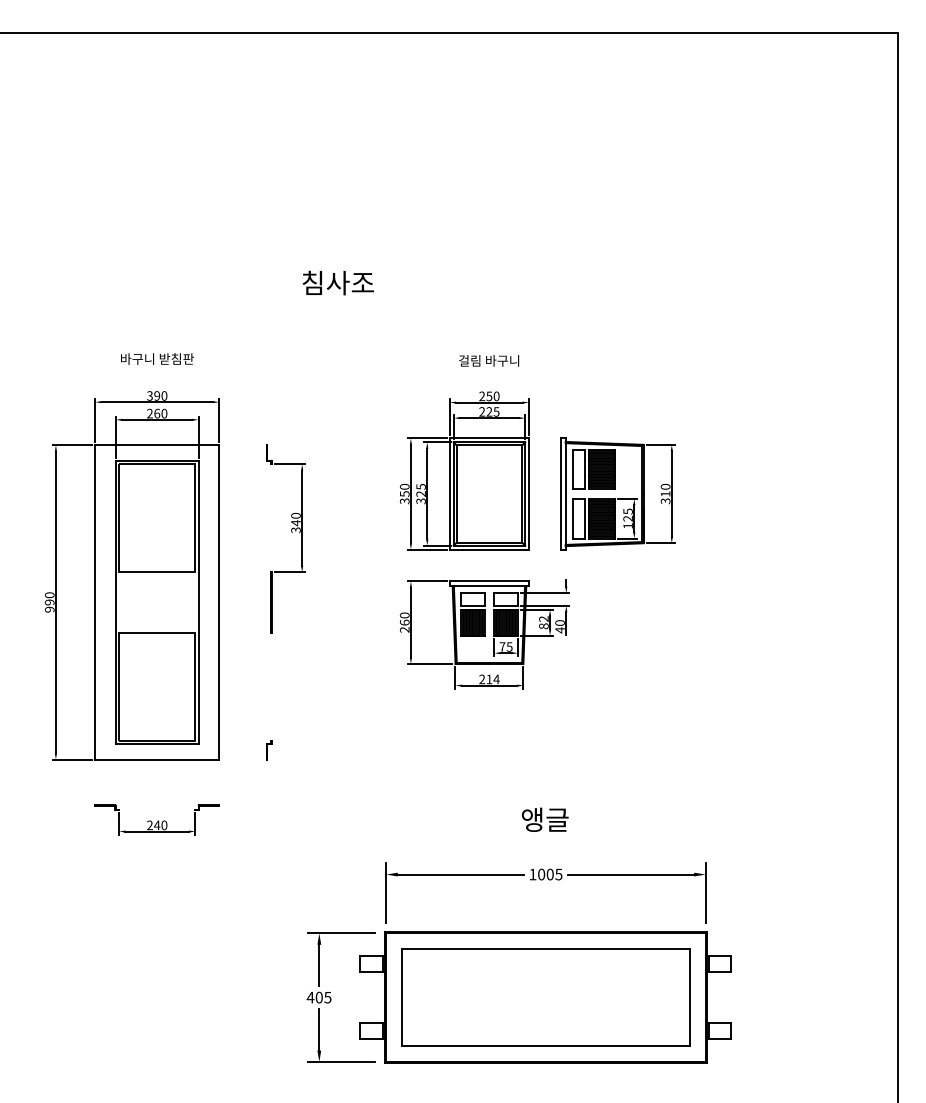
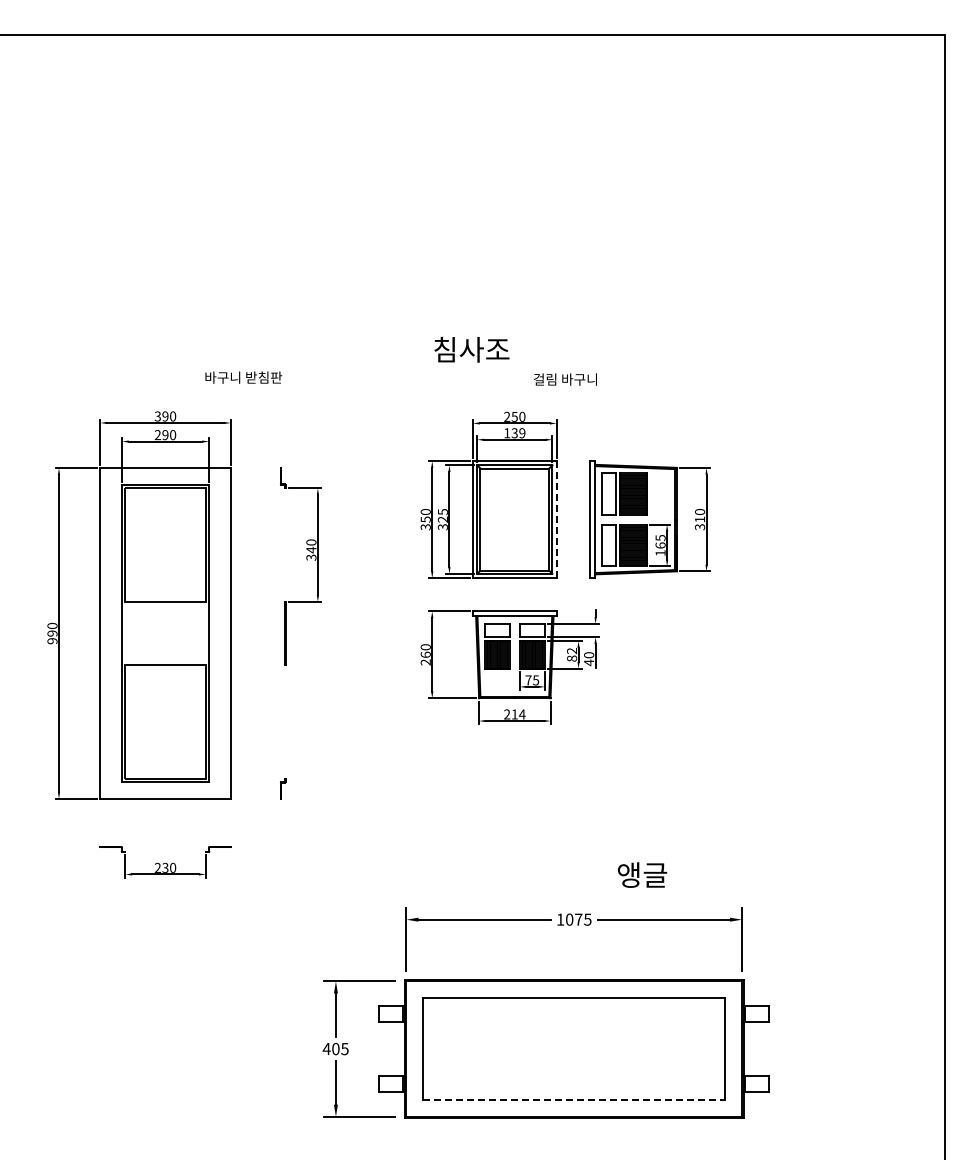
text: (337, 282) -> (471, 349), moved
text: (157, 358) -> (243, 377), moved
text: (489, 360) -> (565, 379), moved
text: (489, 412) -> (514, 433), 225 -> 139
text: (157, 414) -> (165, 435), 260 -> 290
line: (529, 494) -> (556, 520), solid -> dashed
text: (628, 518) -> (660, 545), 125 -> 165
text: (545, 819) -> (642, 874), moved
text: (157, 824) -> (165, 867), 240 -> 230
text: (550, 874) -> (578, 919), 1005 -> 1075
line: (546, 1046) -> (574, 1100), solid -> dashed

